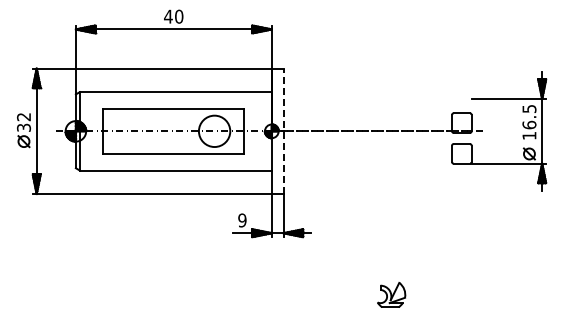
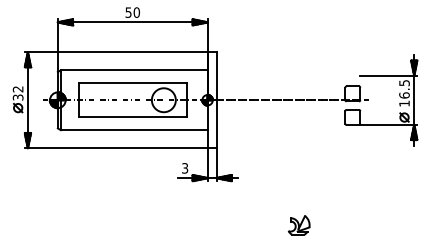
text: (168, 16) -> (128, 12), 40 -> 50
line: (283, 131) -> (216, 100), dashed -> solid
text: (242, 220) -> (185, 168), 9 -> 3

